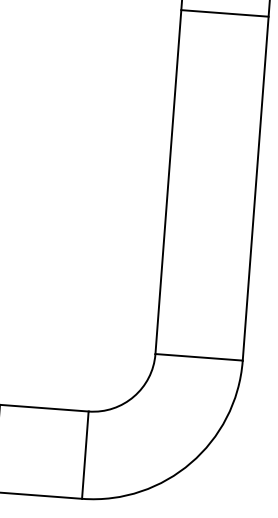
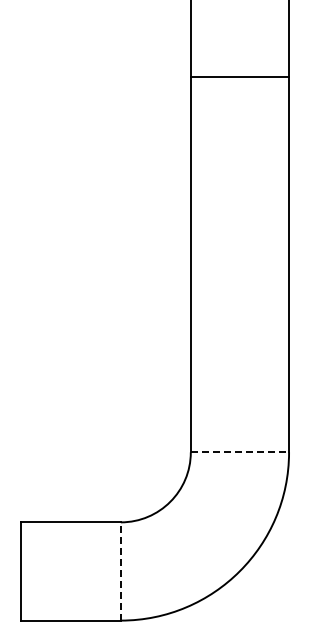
line: (224, 13) -> (239, 77), moved
line: (199, 357) -> (240, 452), solid -> dashed
line: (85, 454) -> (120, 570), solid -> dashed

